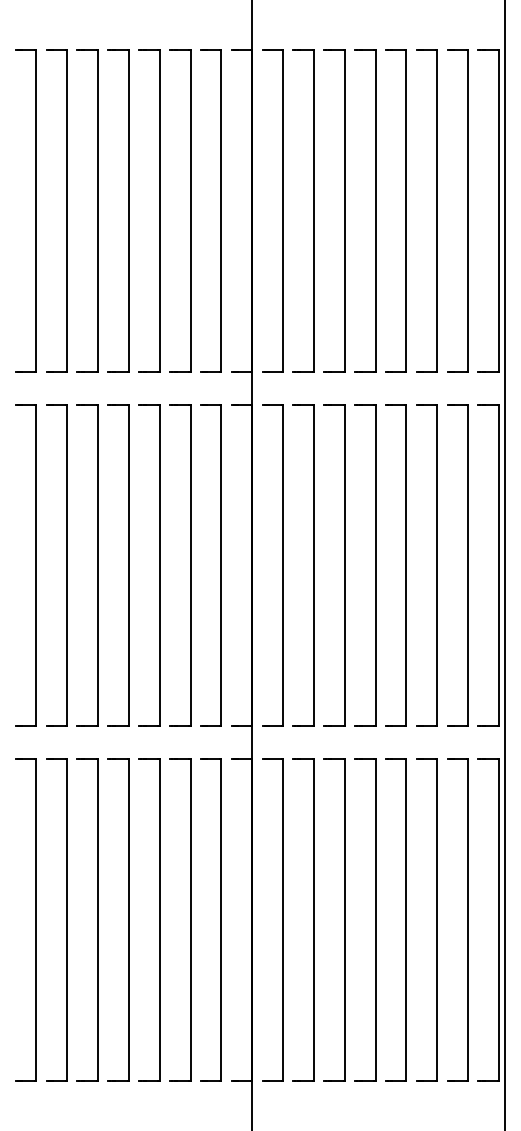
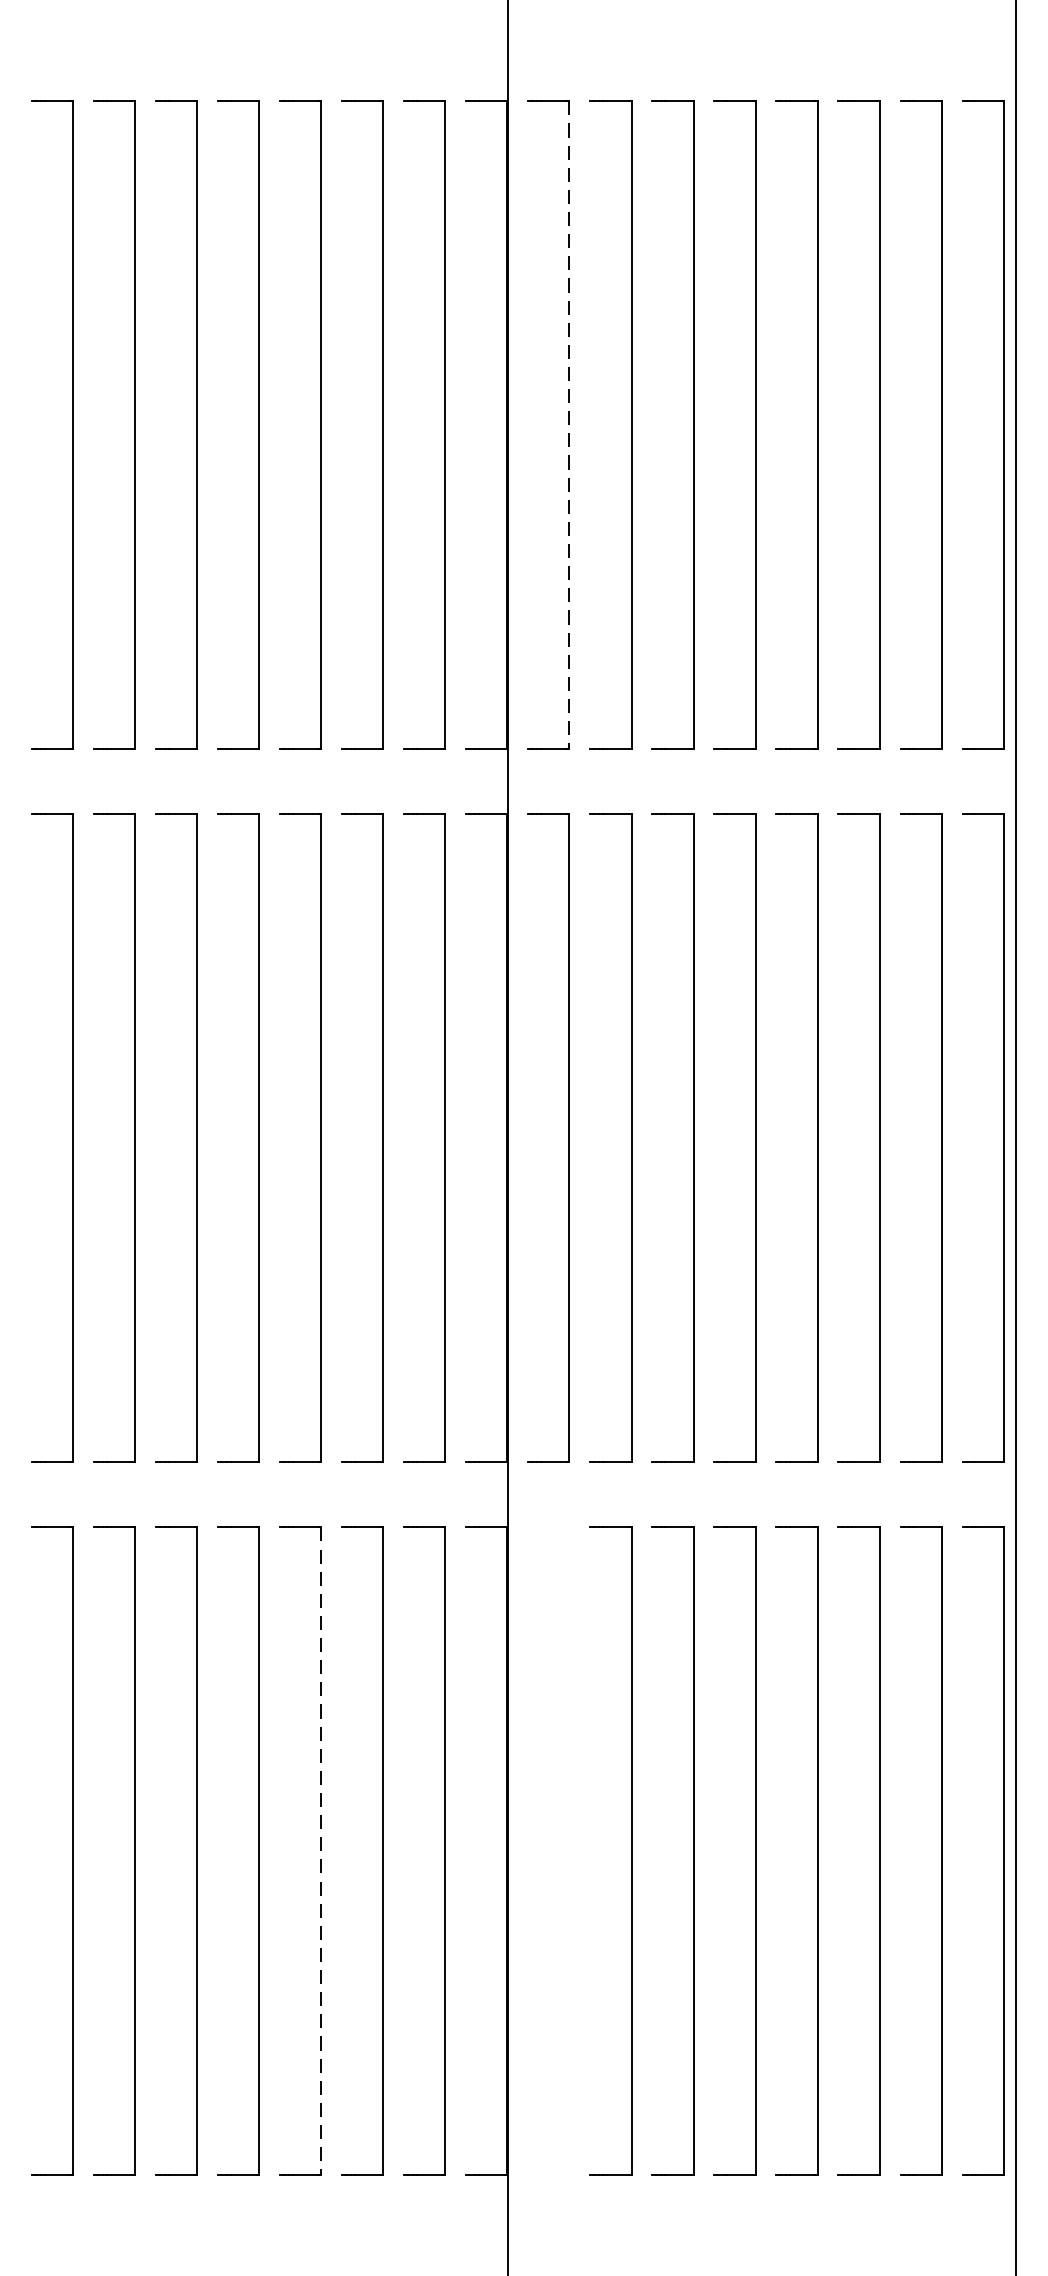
line: (283, 211) -> (570, 425), solid -> dashed
line: (159, 919) -> (320, 1850), solid -> dashed
part: (282, 919) -> (568, 1850), removed

